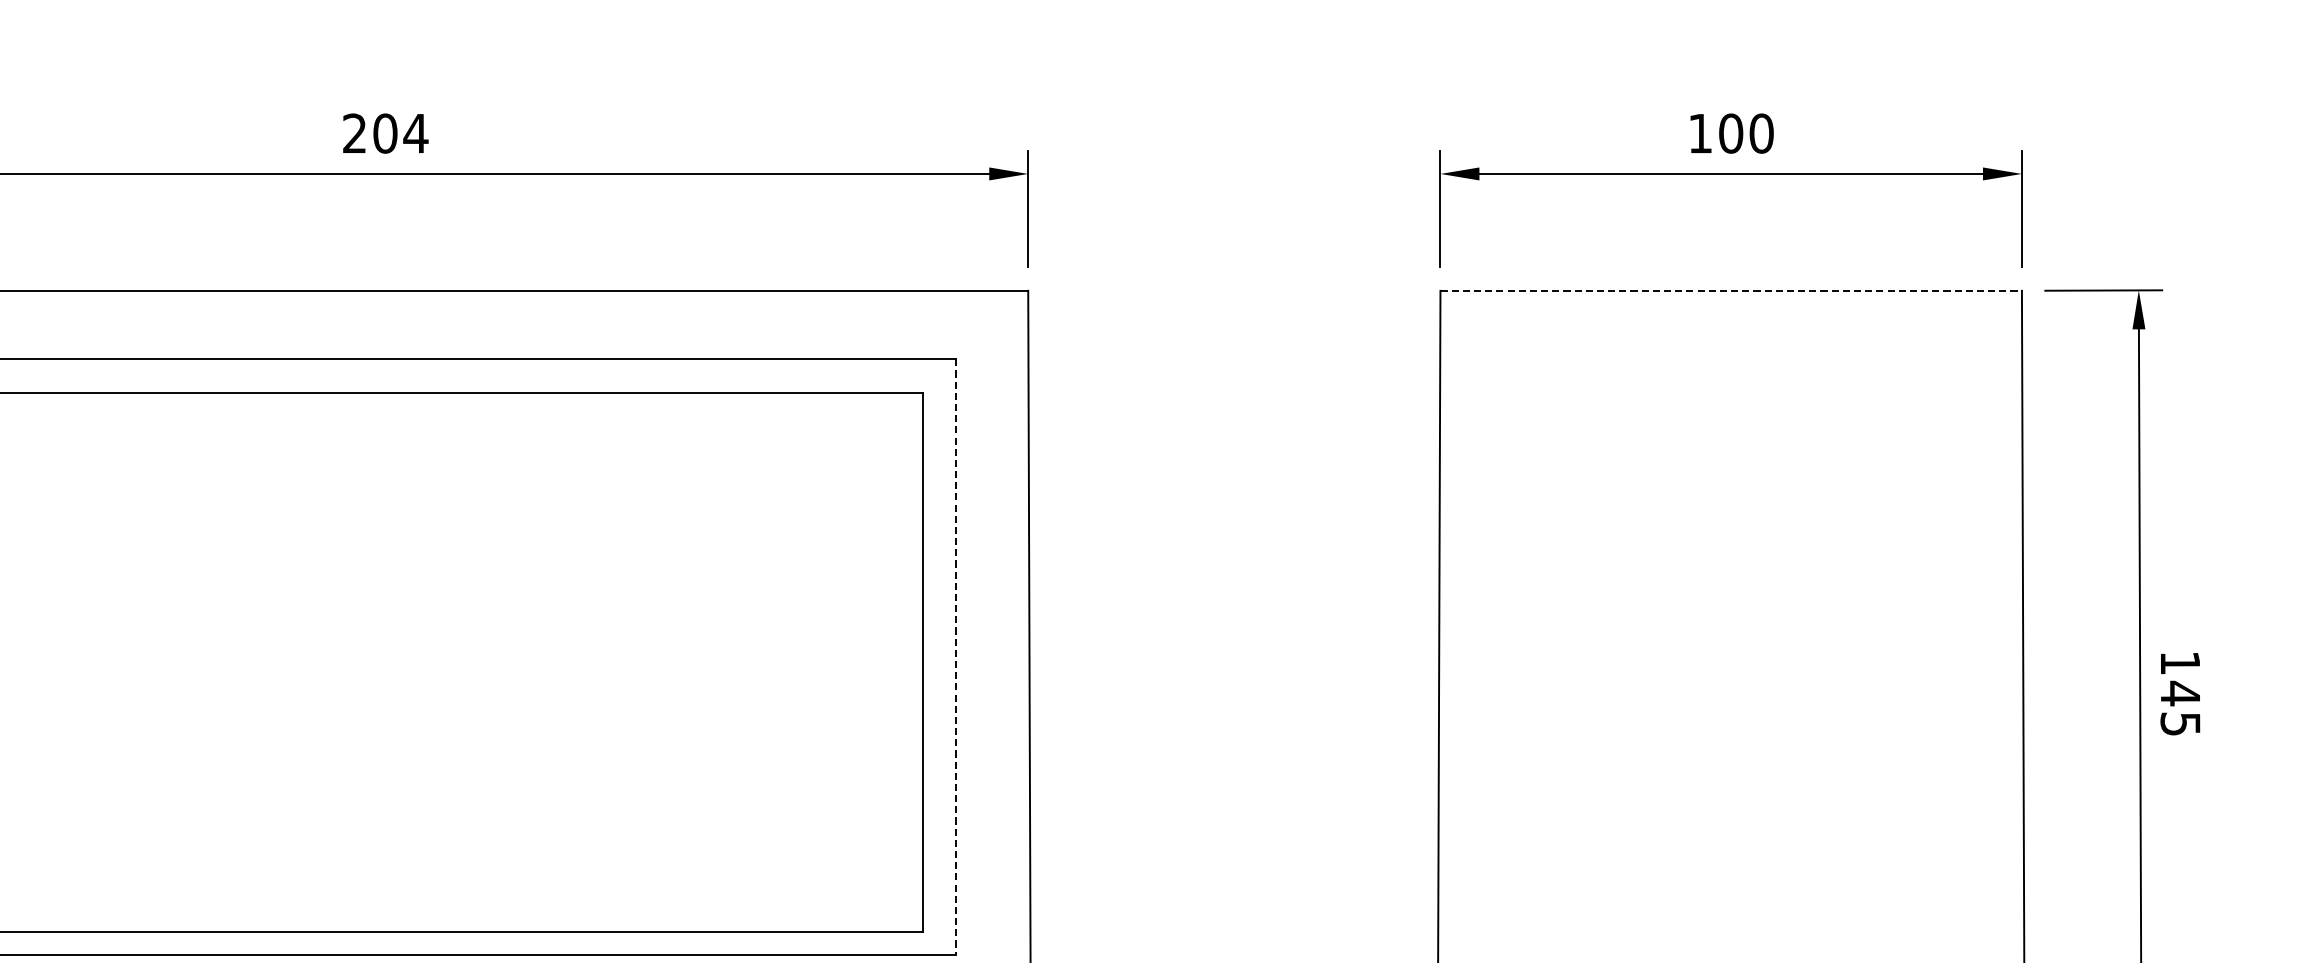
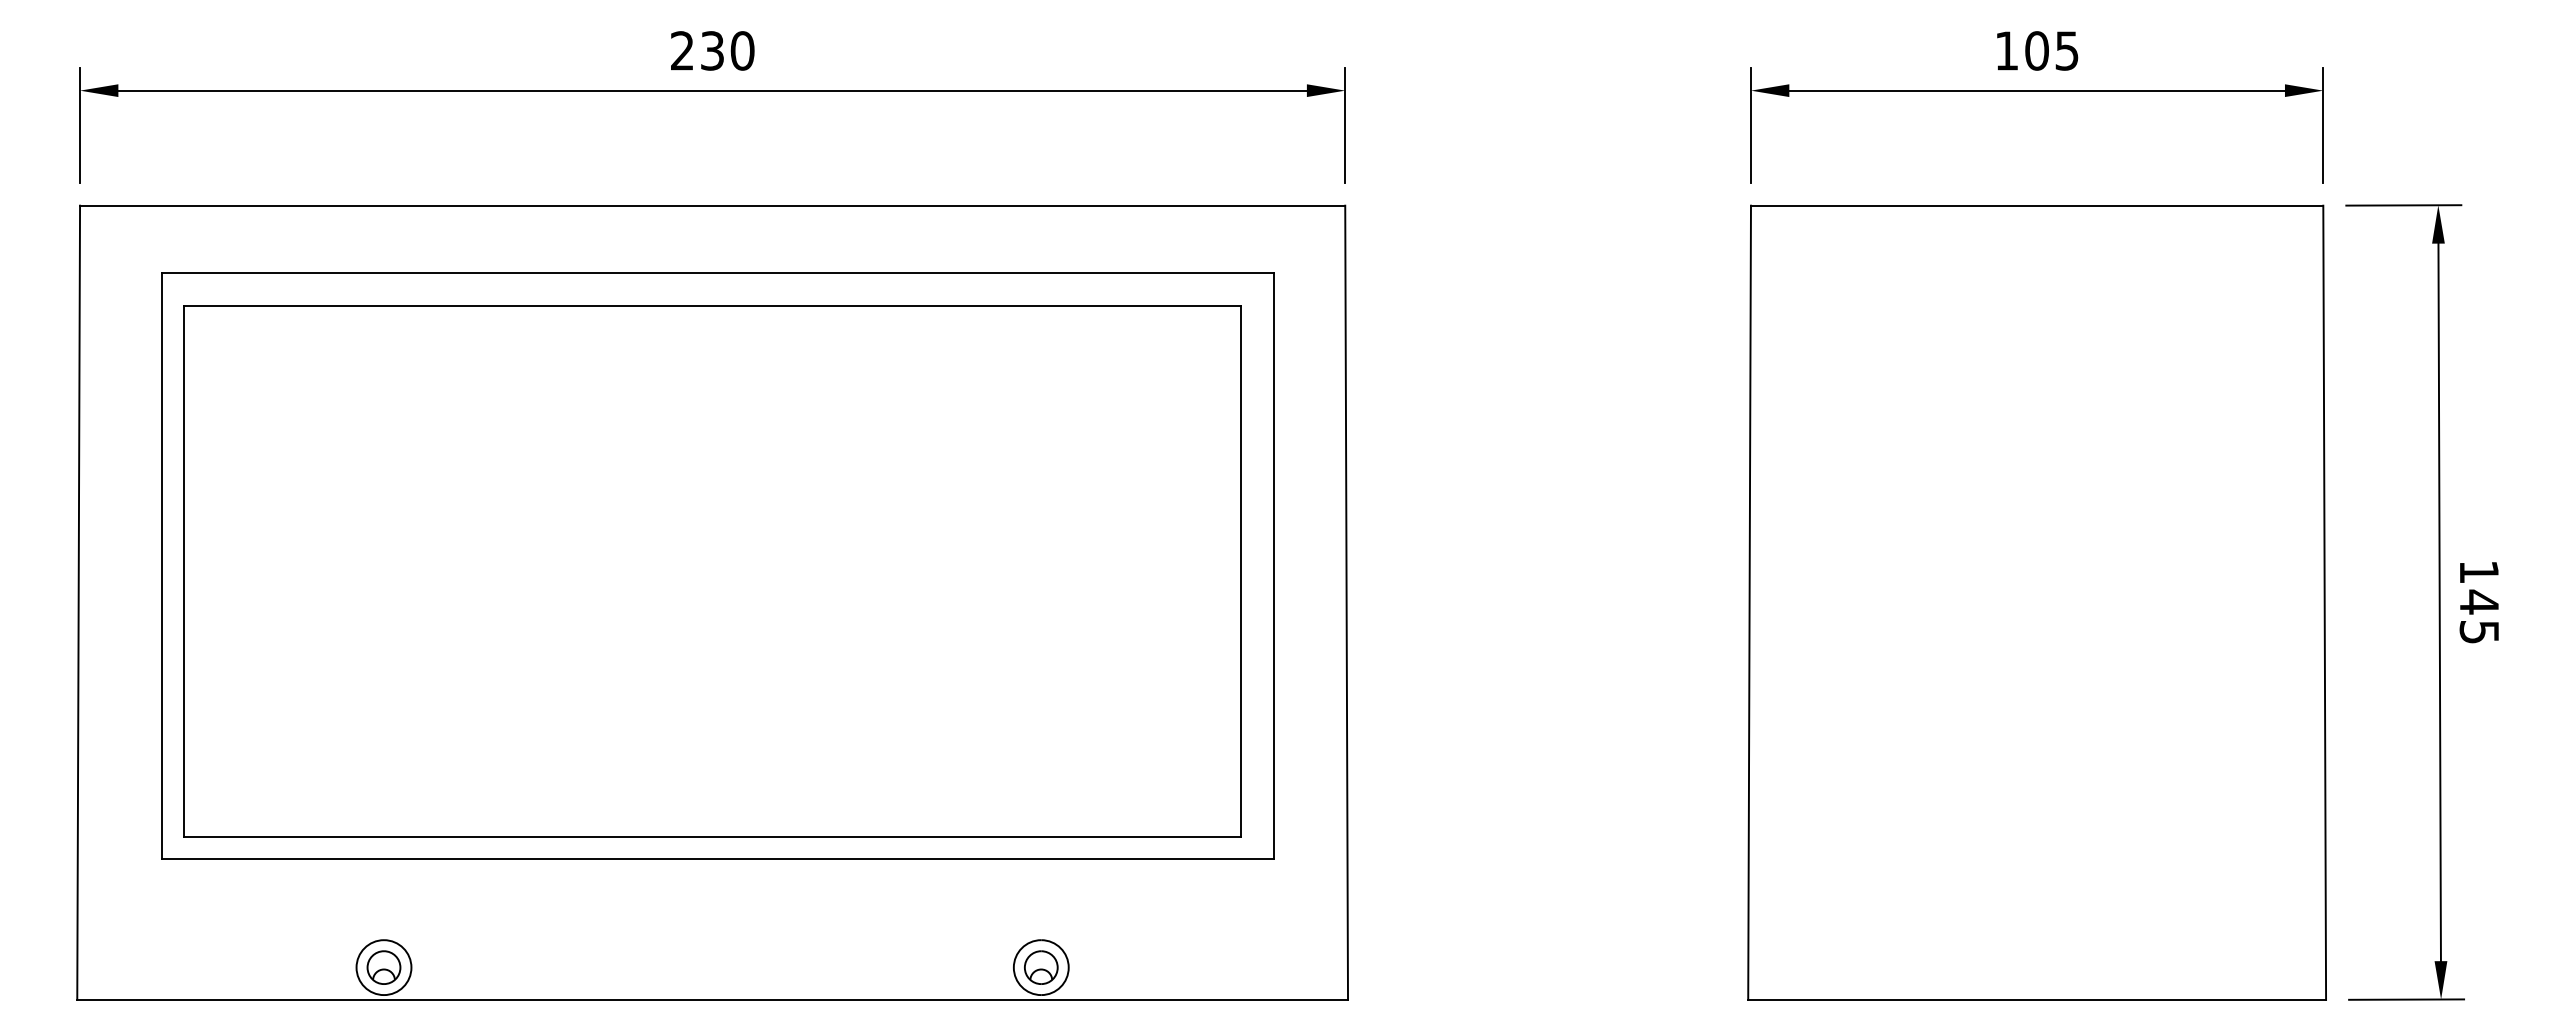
text: (400, 133) -> (727, 50), 204 -> 230
text: (1762, 133) -> (2067, 50), 100 -> 105
line: (1731, 290) -> (2037, 205), dashed -> solid
line: (956, 657) -> (1274, 566), dashed -> solid

